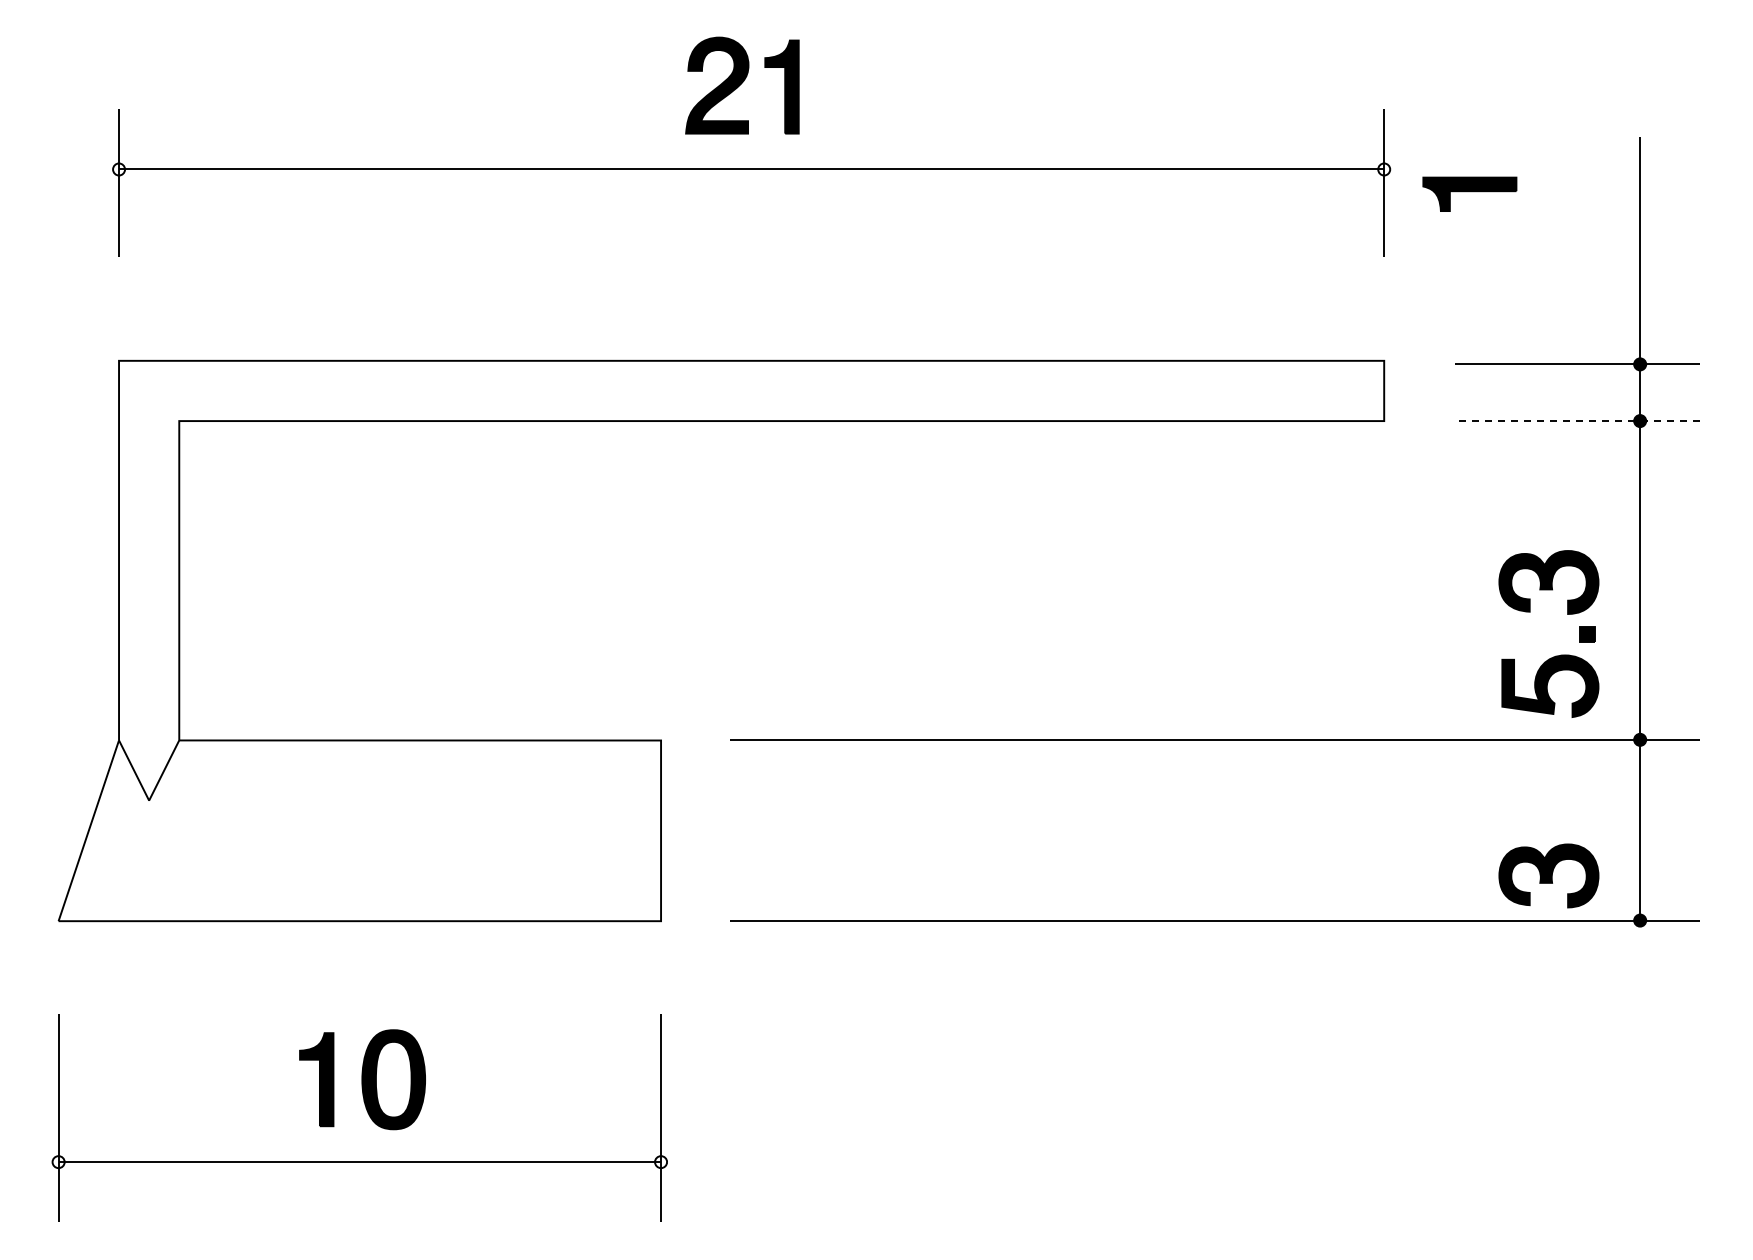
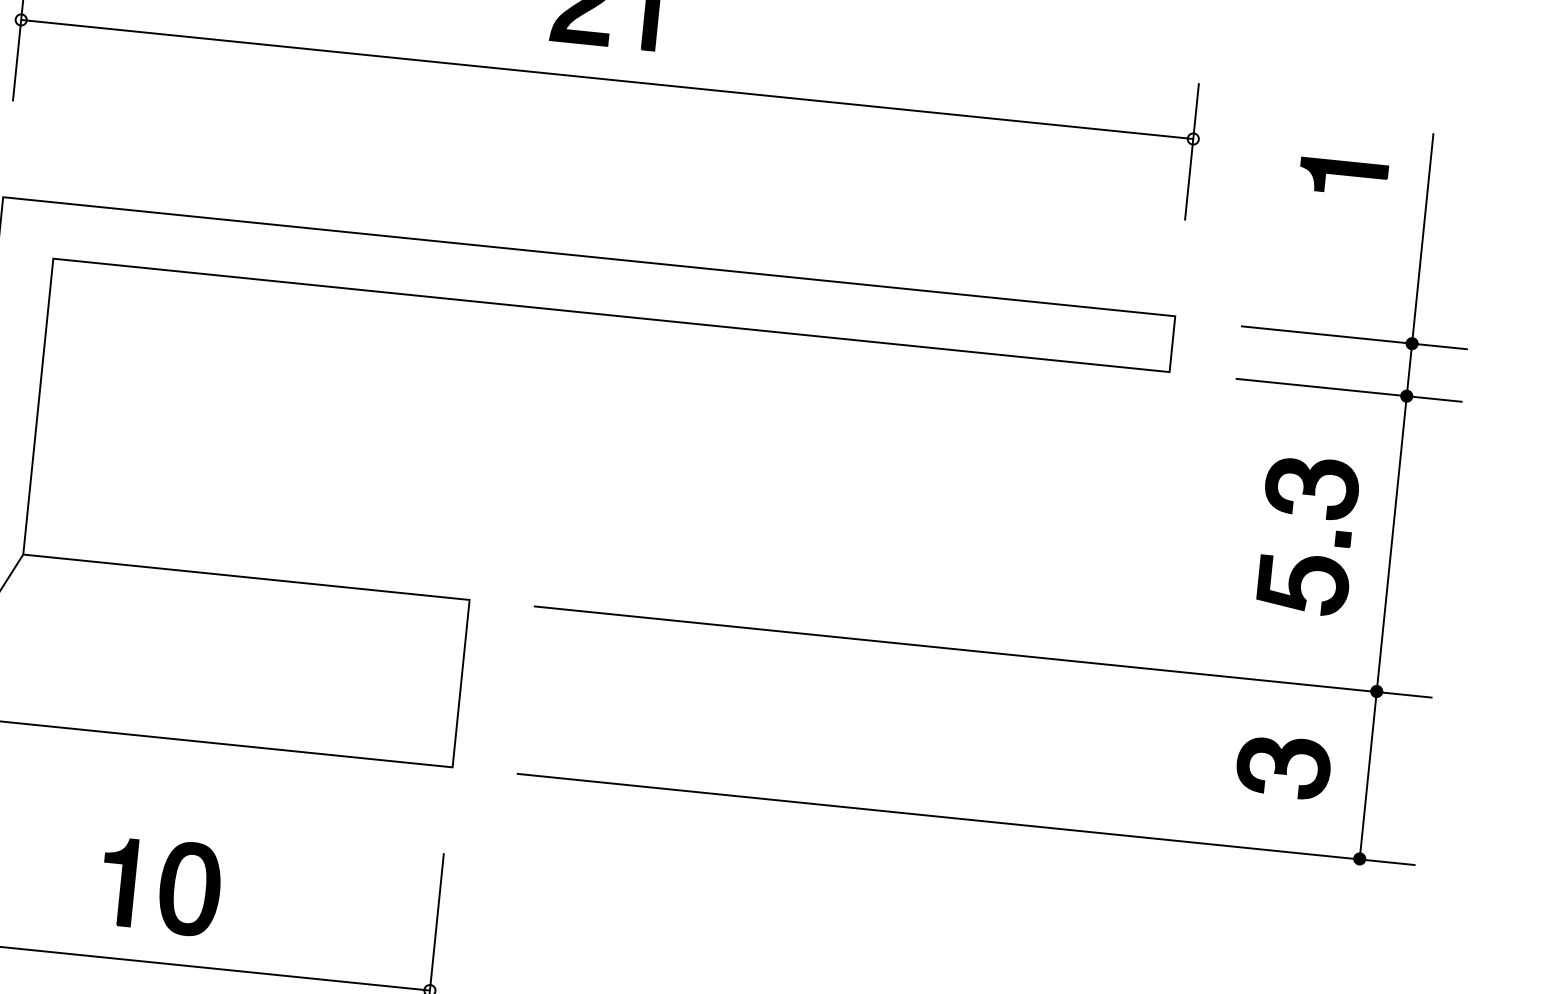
part: (1469, 193) -> (1343, 176), moved
line: (1577, 421) -> (1348, 390), dashed -> solid
part: (1555, 655) -> (1311, 556), moved
part: (1548, 875) -> (1283, 766), moved

